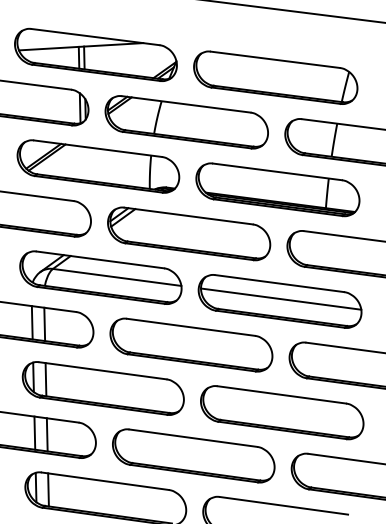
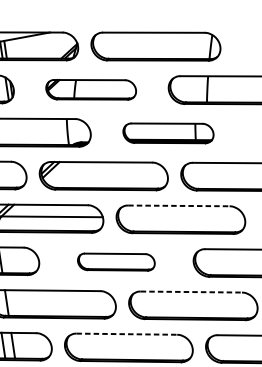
part: (186, 122) -> (91, 89), size x0.7
part: (277, 189) -> (168, 133), size x0.7
line: (279, 283) -> (178, 205), solid -> dashed
line: (281, 298) -> (181, 217), removed
part: (191, 344) -> (116, 261), size x0.6
line: (281, 394) -> (191, 291), solid -> dashed
line: (193, 438) -> (126, 334), solid -> dashed

